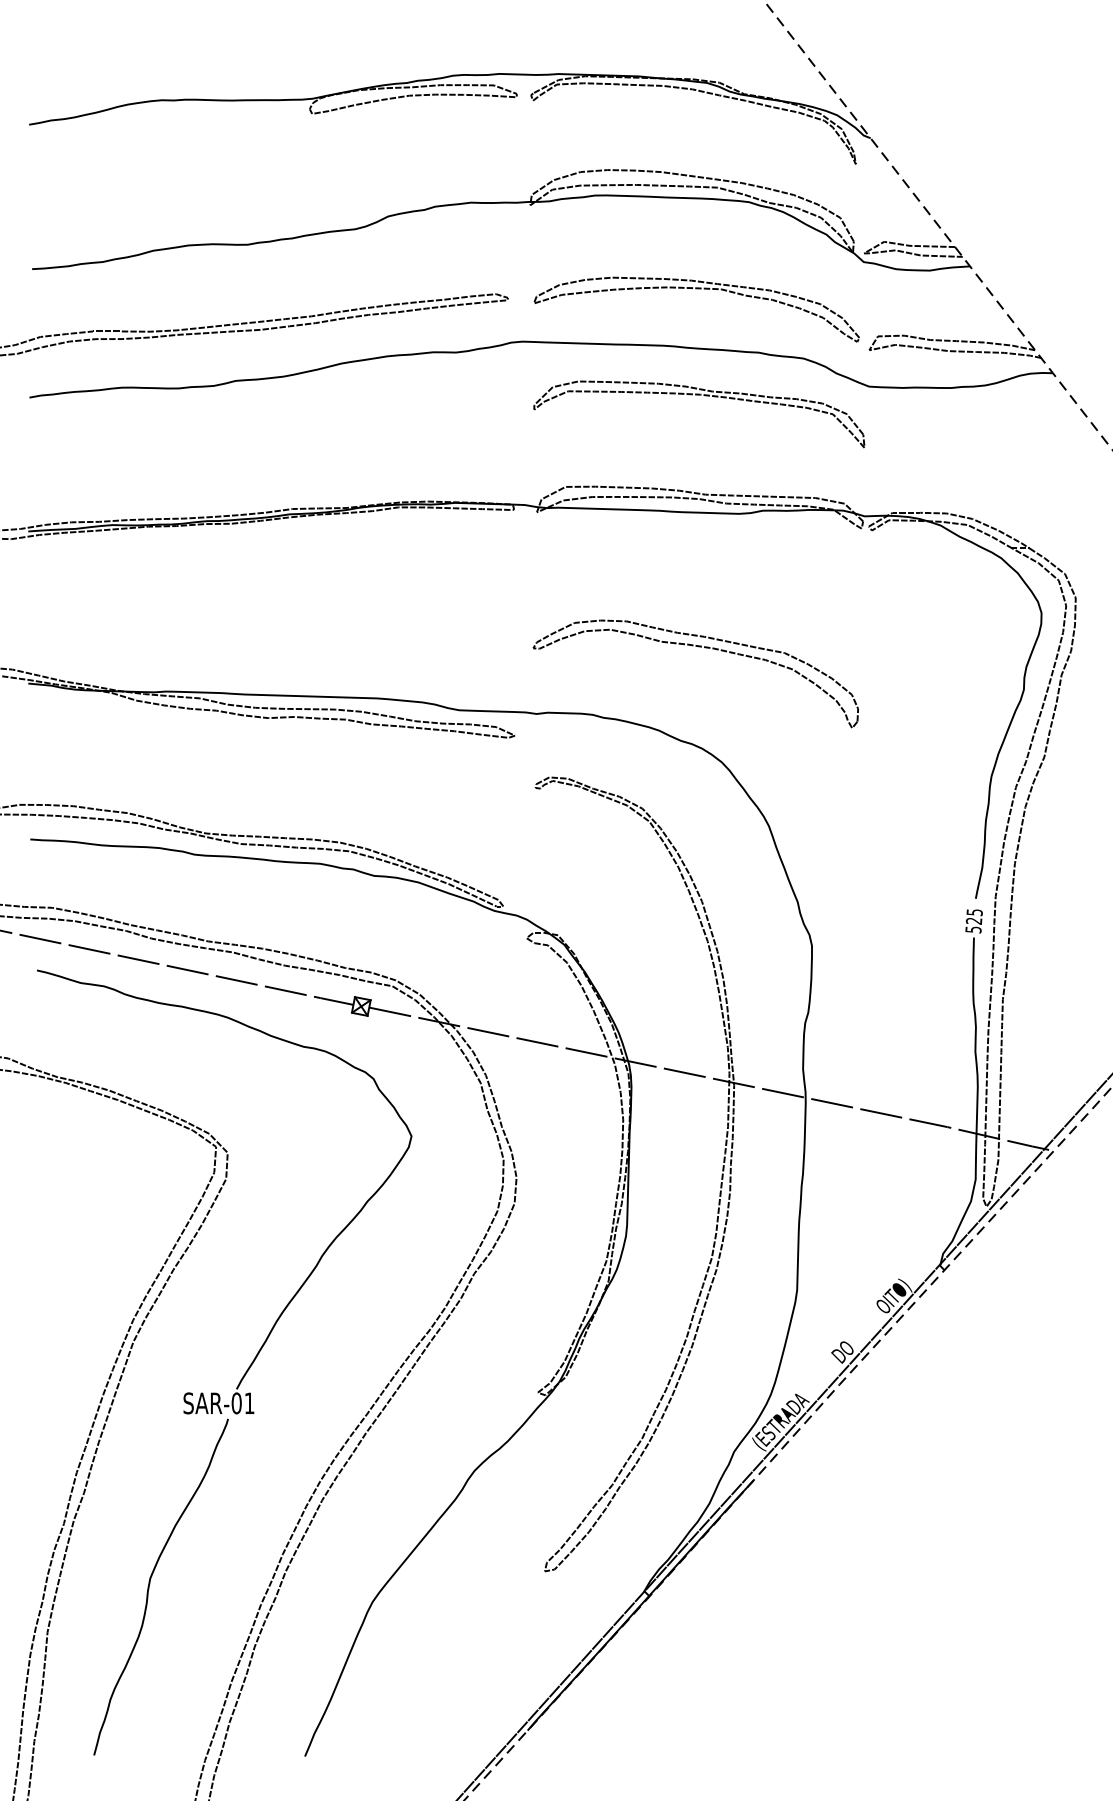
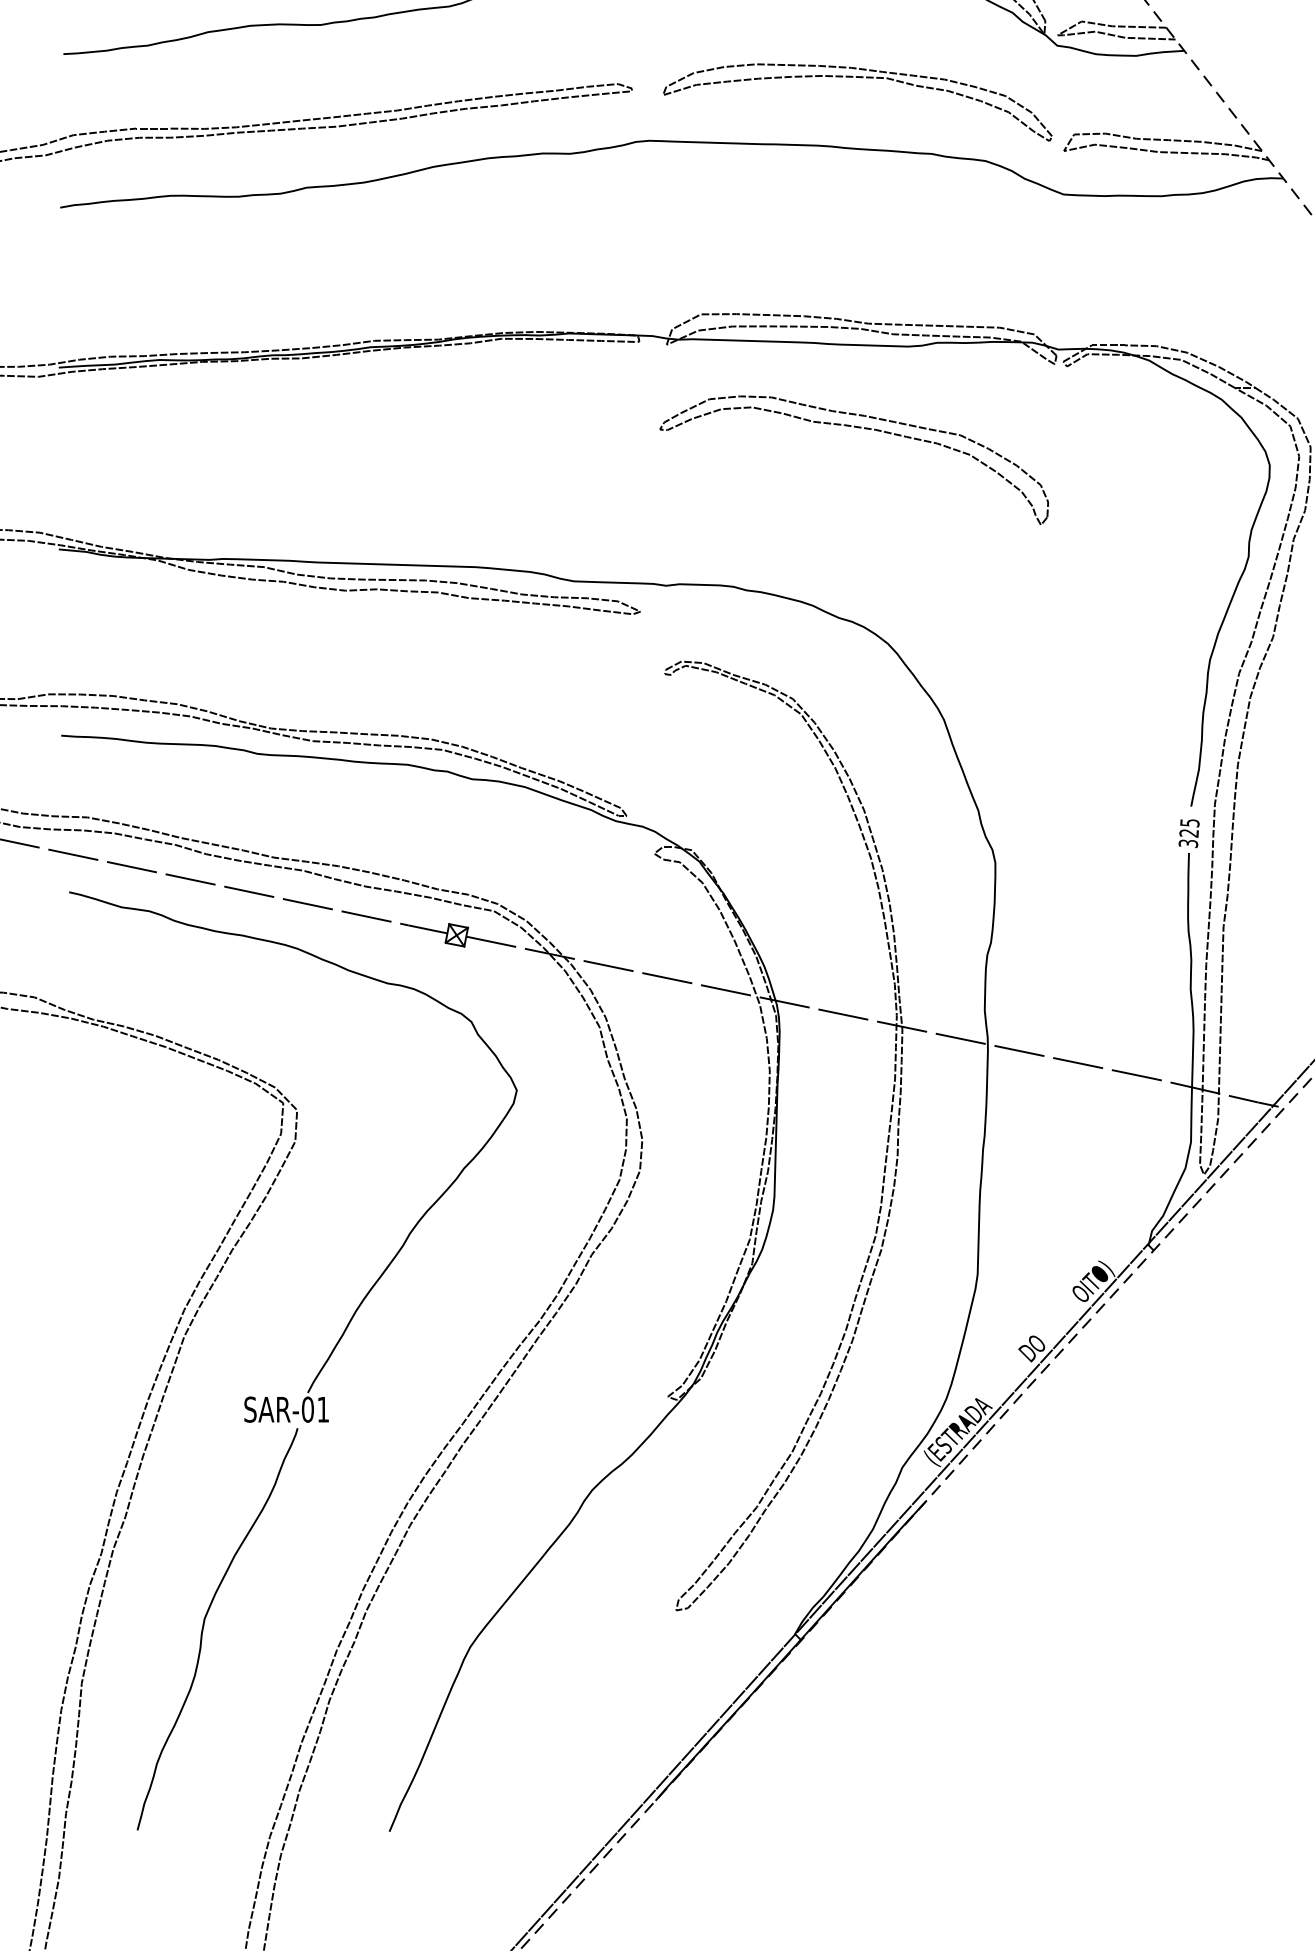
part: (705, 396) -> (868, 206), removed
part: (698, 647) -> (857, 428), moved
text: (972, 929) -> (1187, 843), 525 -> 325

